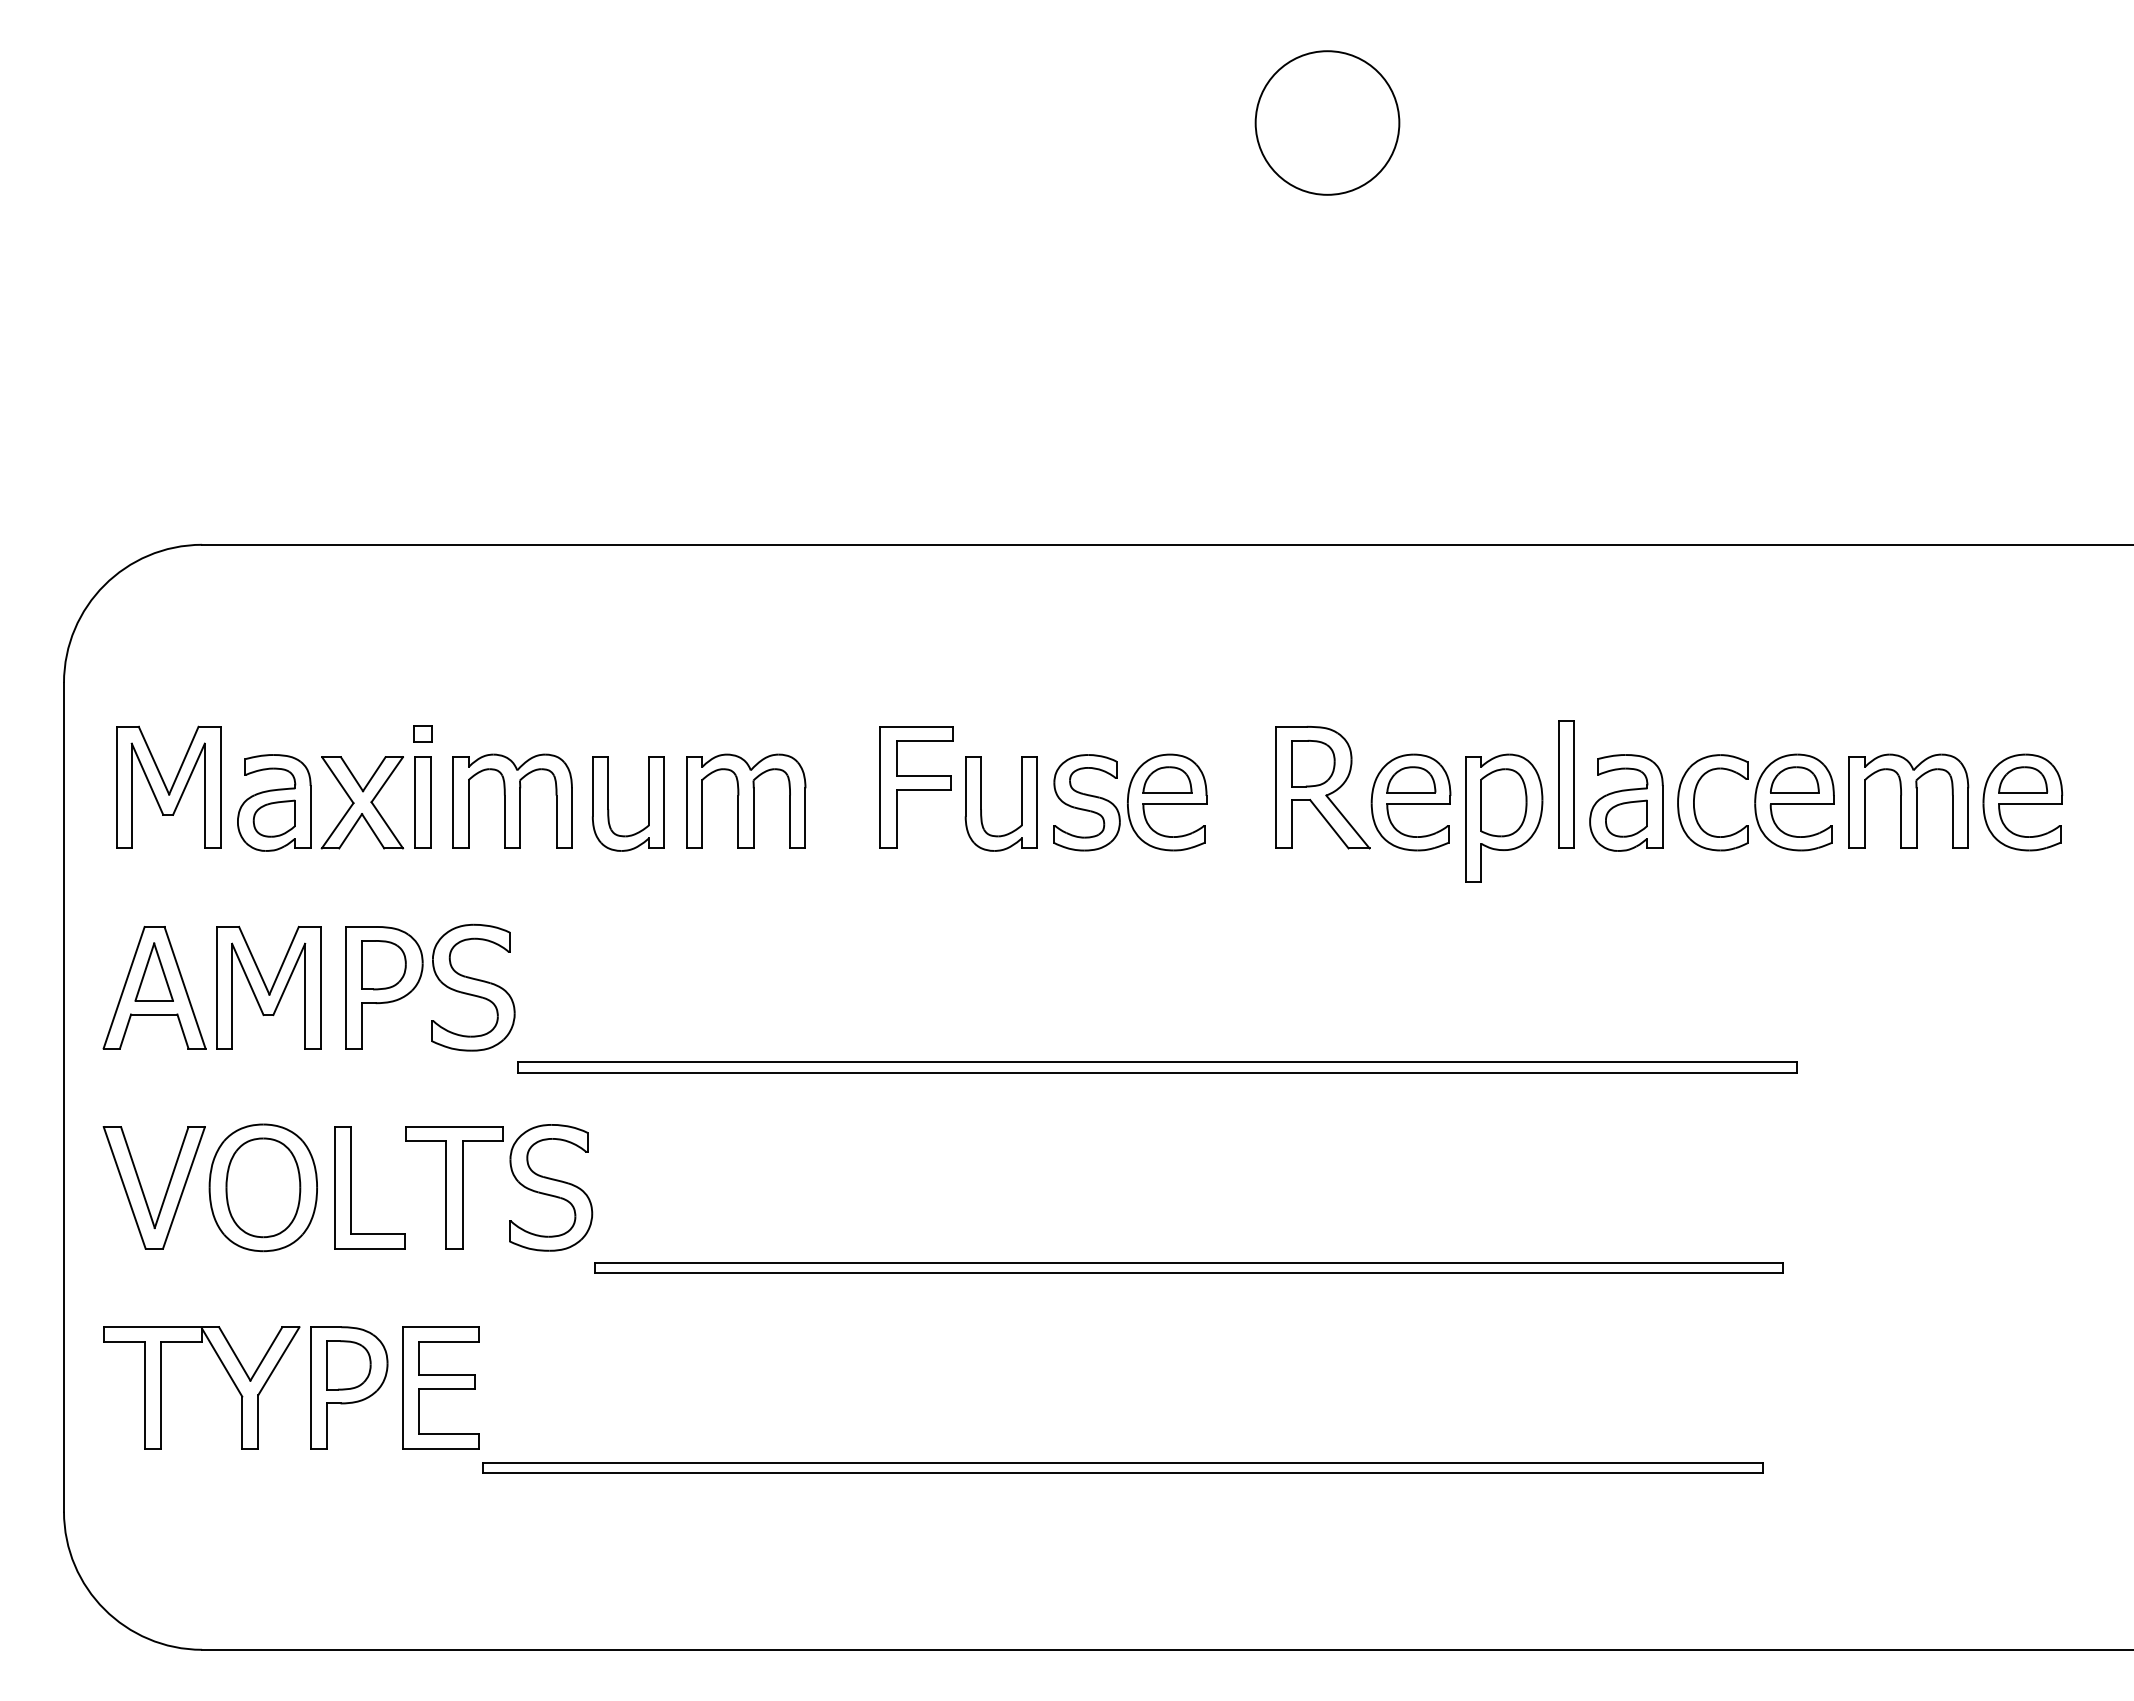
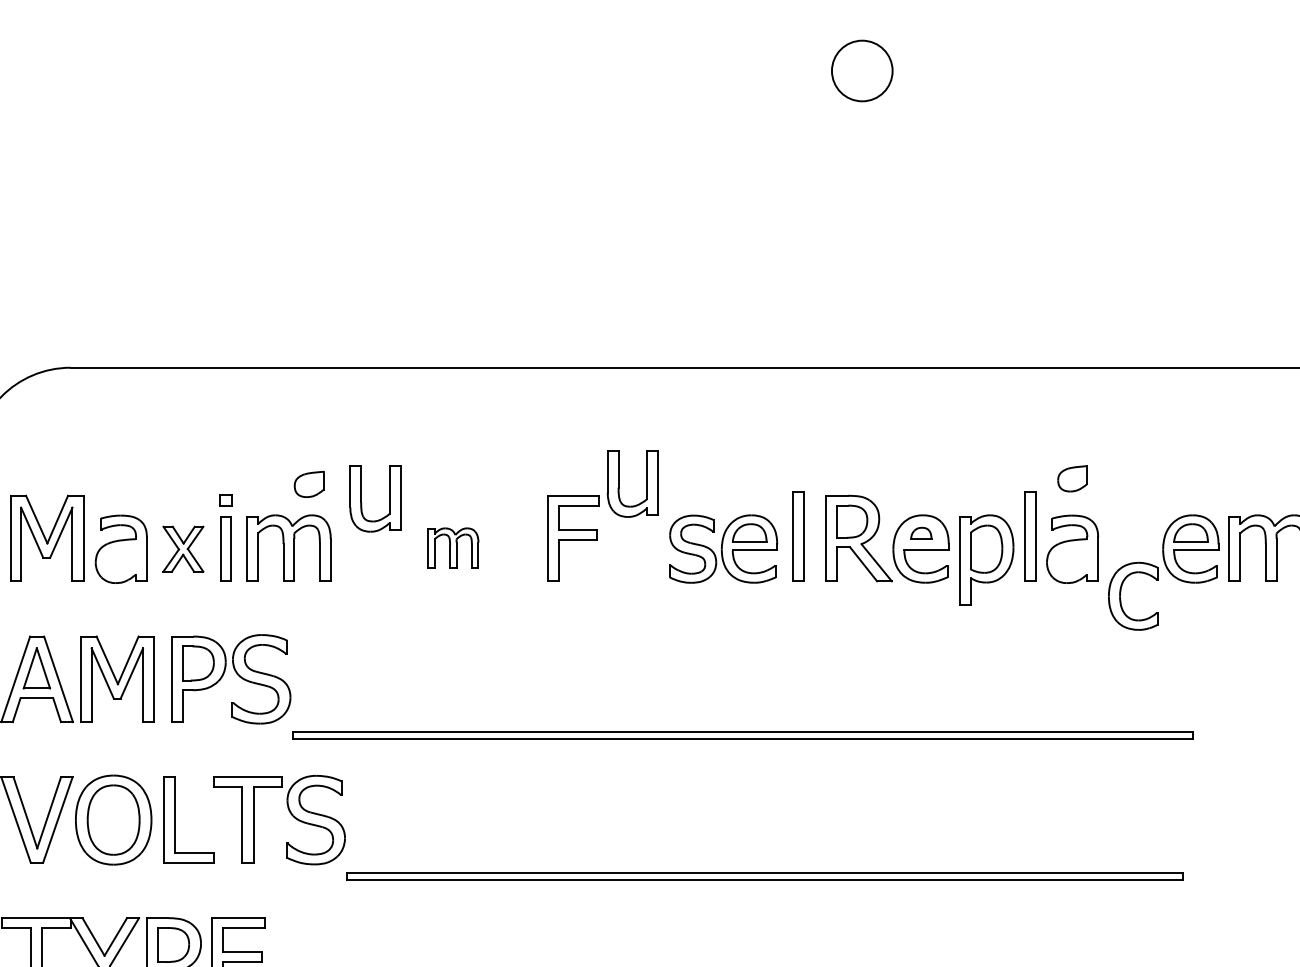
circle: (1327, 122) -> (862, 70), size x0.6
part: (1411, 779) -> (921, 532), size x0.6
part: (1237, 784) -> (798, 536), added
part: (1695, 797) -> (1121, 592), moved
part: (746, 800) -> (453, 547), size x0.6
part: (362, 802) -> (183, 549), size x0.7
part: (981, 803) -> (618, 483), moved
part: (609, 809) -> (362, 502), moved
part: (273, 818) -> (308, 484), moved
part: (1626, 818) -> (1072, 478), moved

